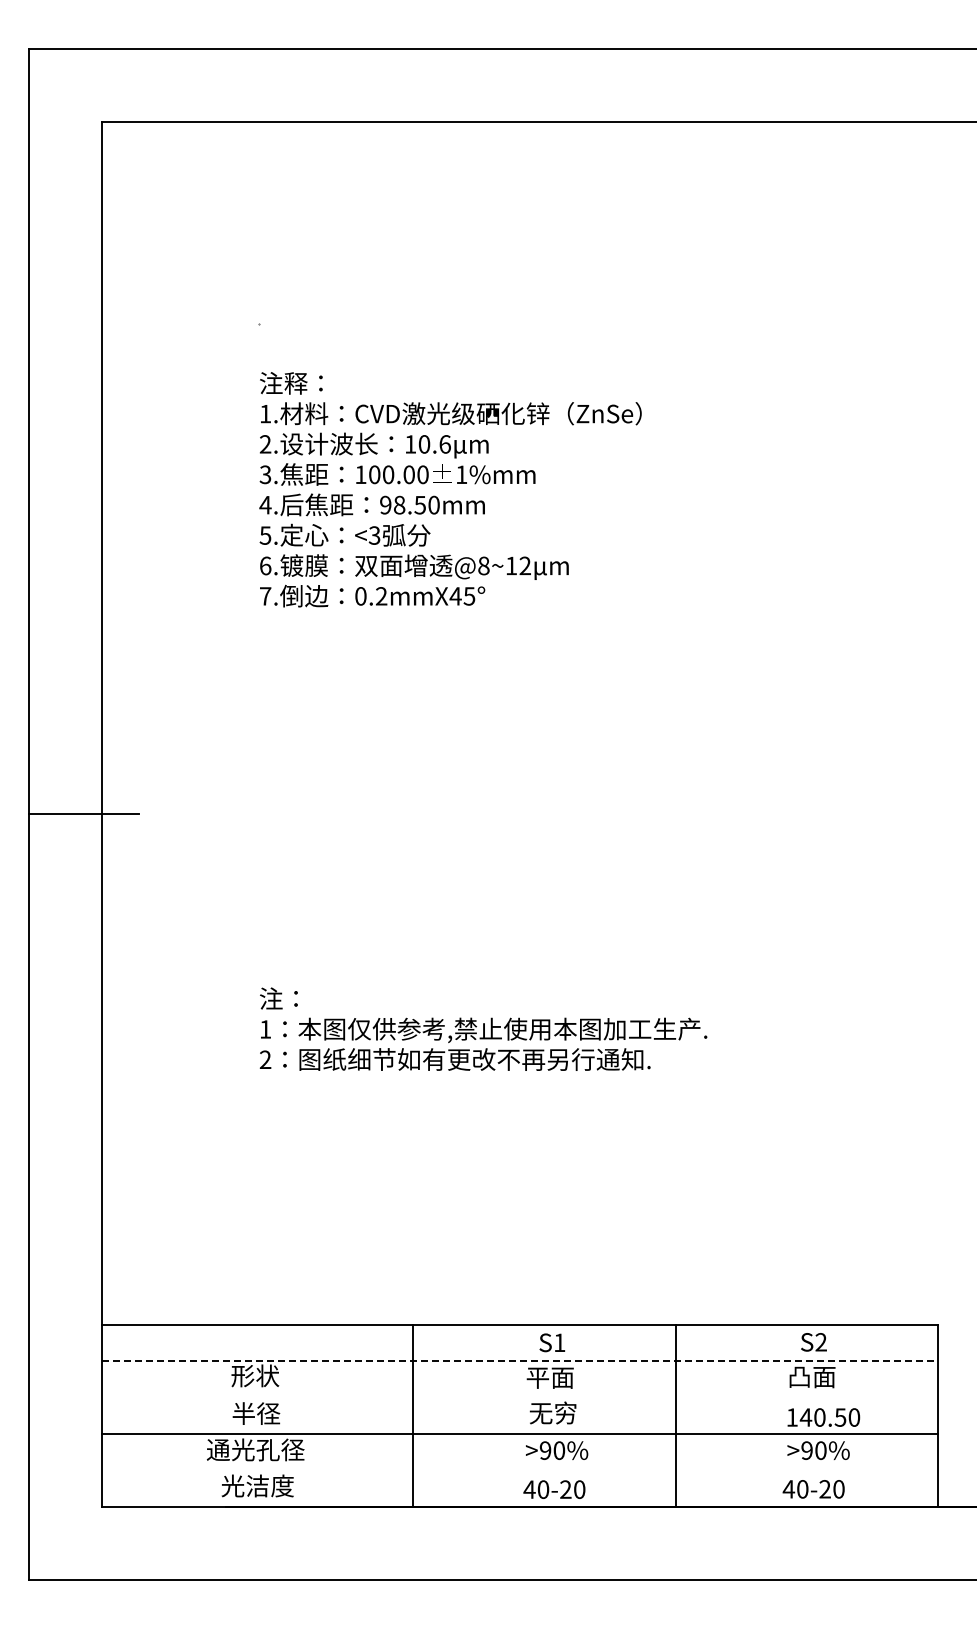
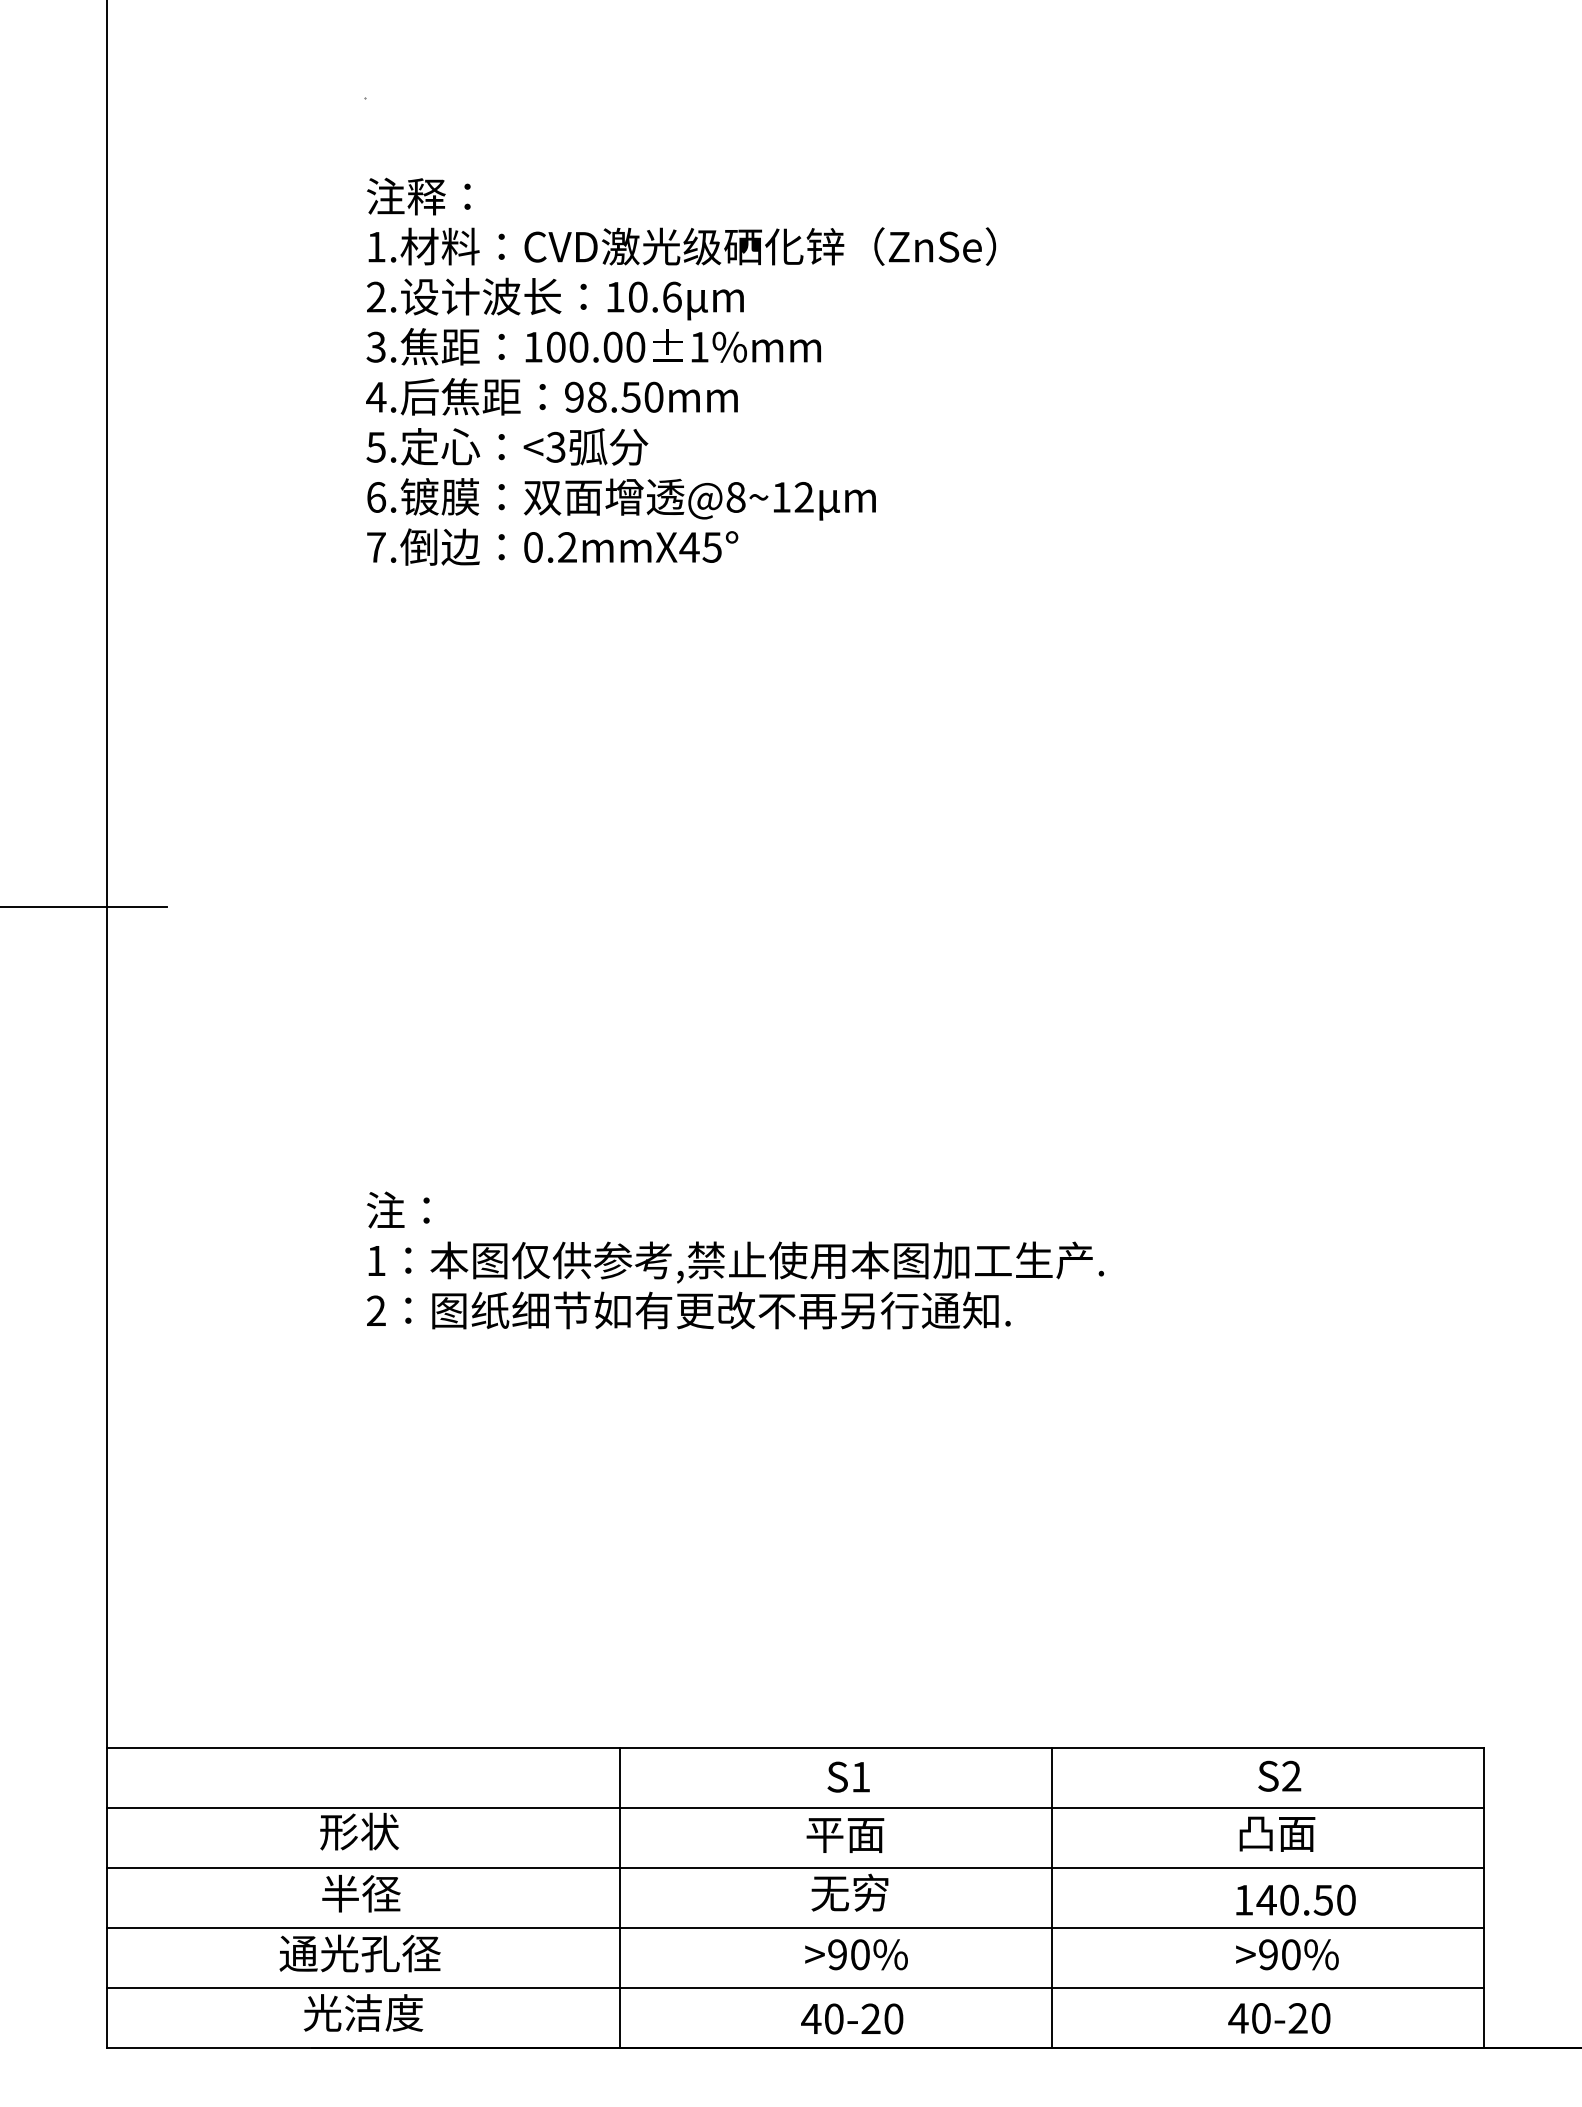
line: (520, 1361) -> (796, 1807), dashed -> solid
line: (520, 1397) -> (796, 1867), added
line: (520, 1470) -> (796, 1987), added

